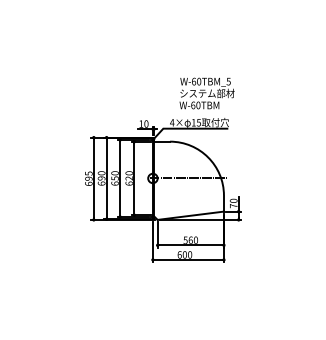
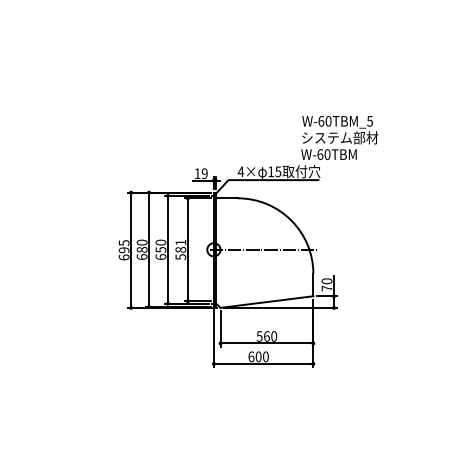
text: (206, 93) -> (339, 137), moved
text: (146, 123) -> (204, 173), 10 -> 19
text: (101, 178) -> (141, 249), 690 -> 680
text: (129, 178) -> (180, 249), 620 -> 581

